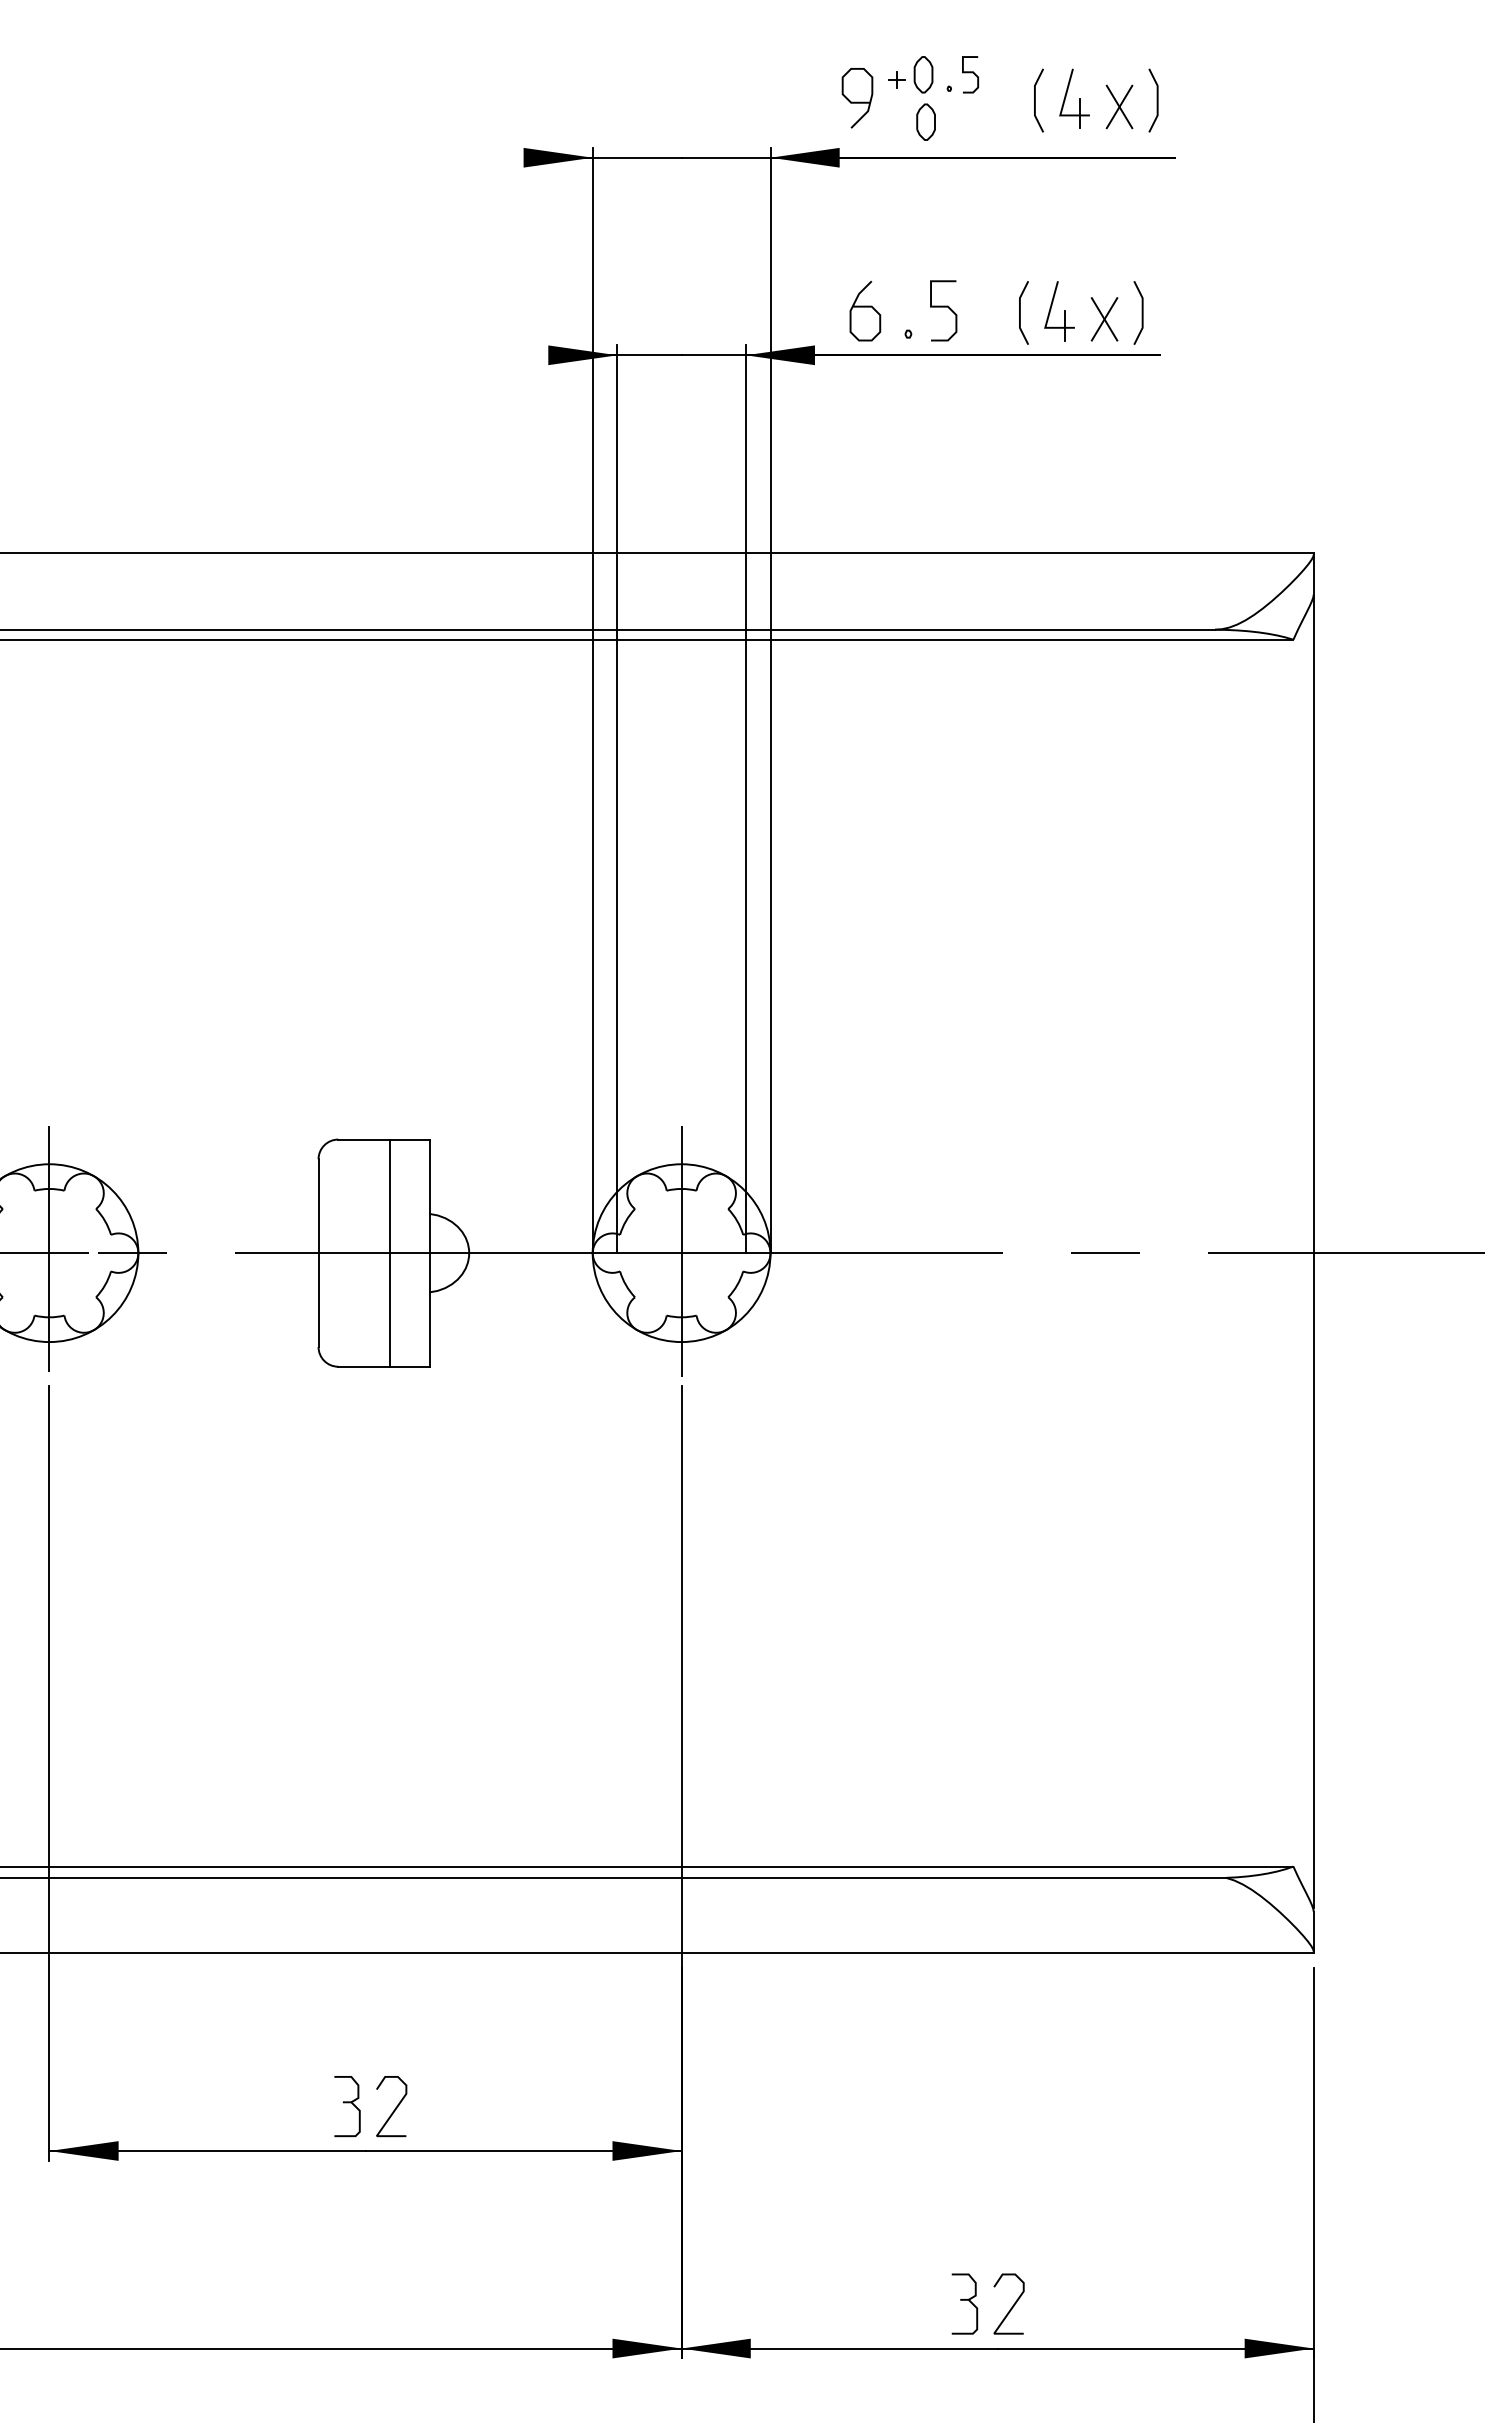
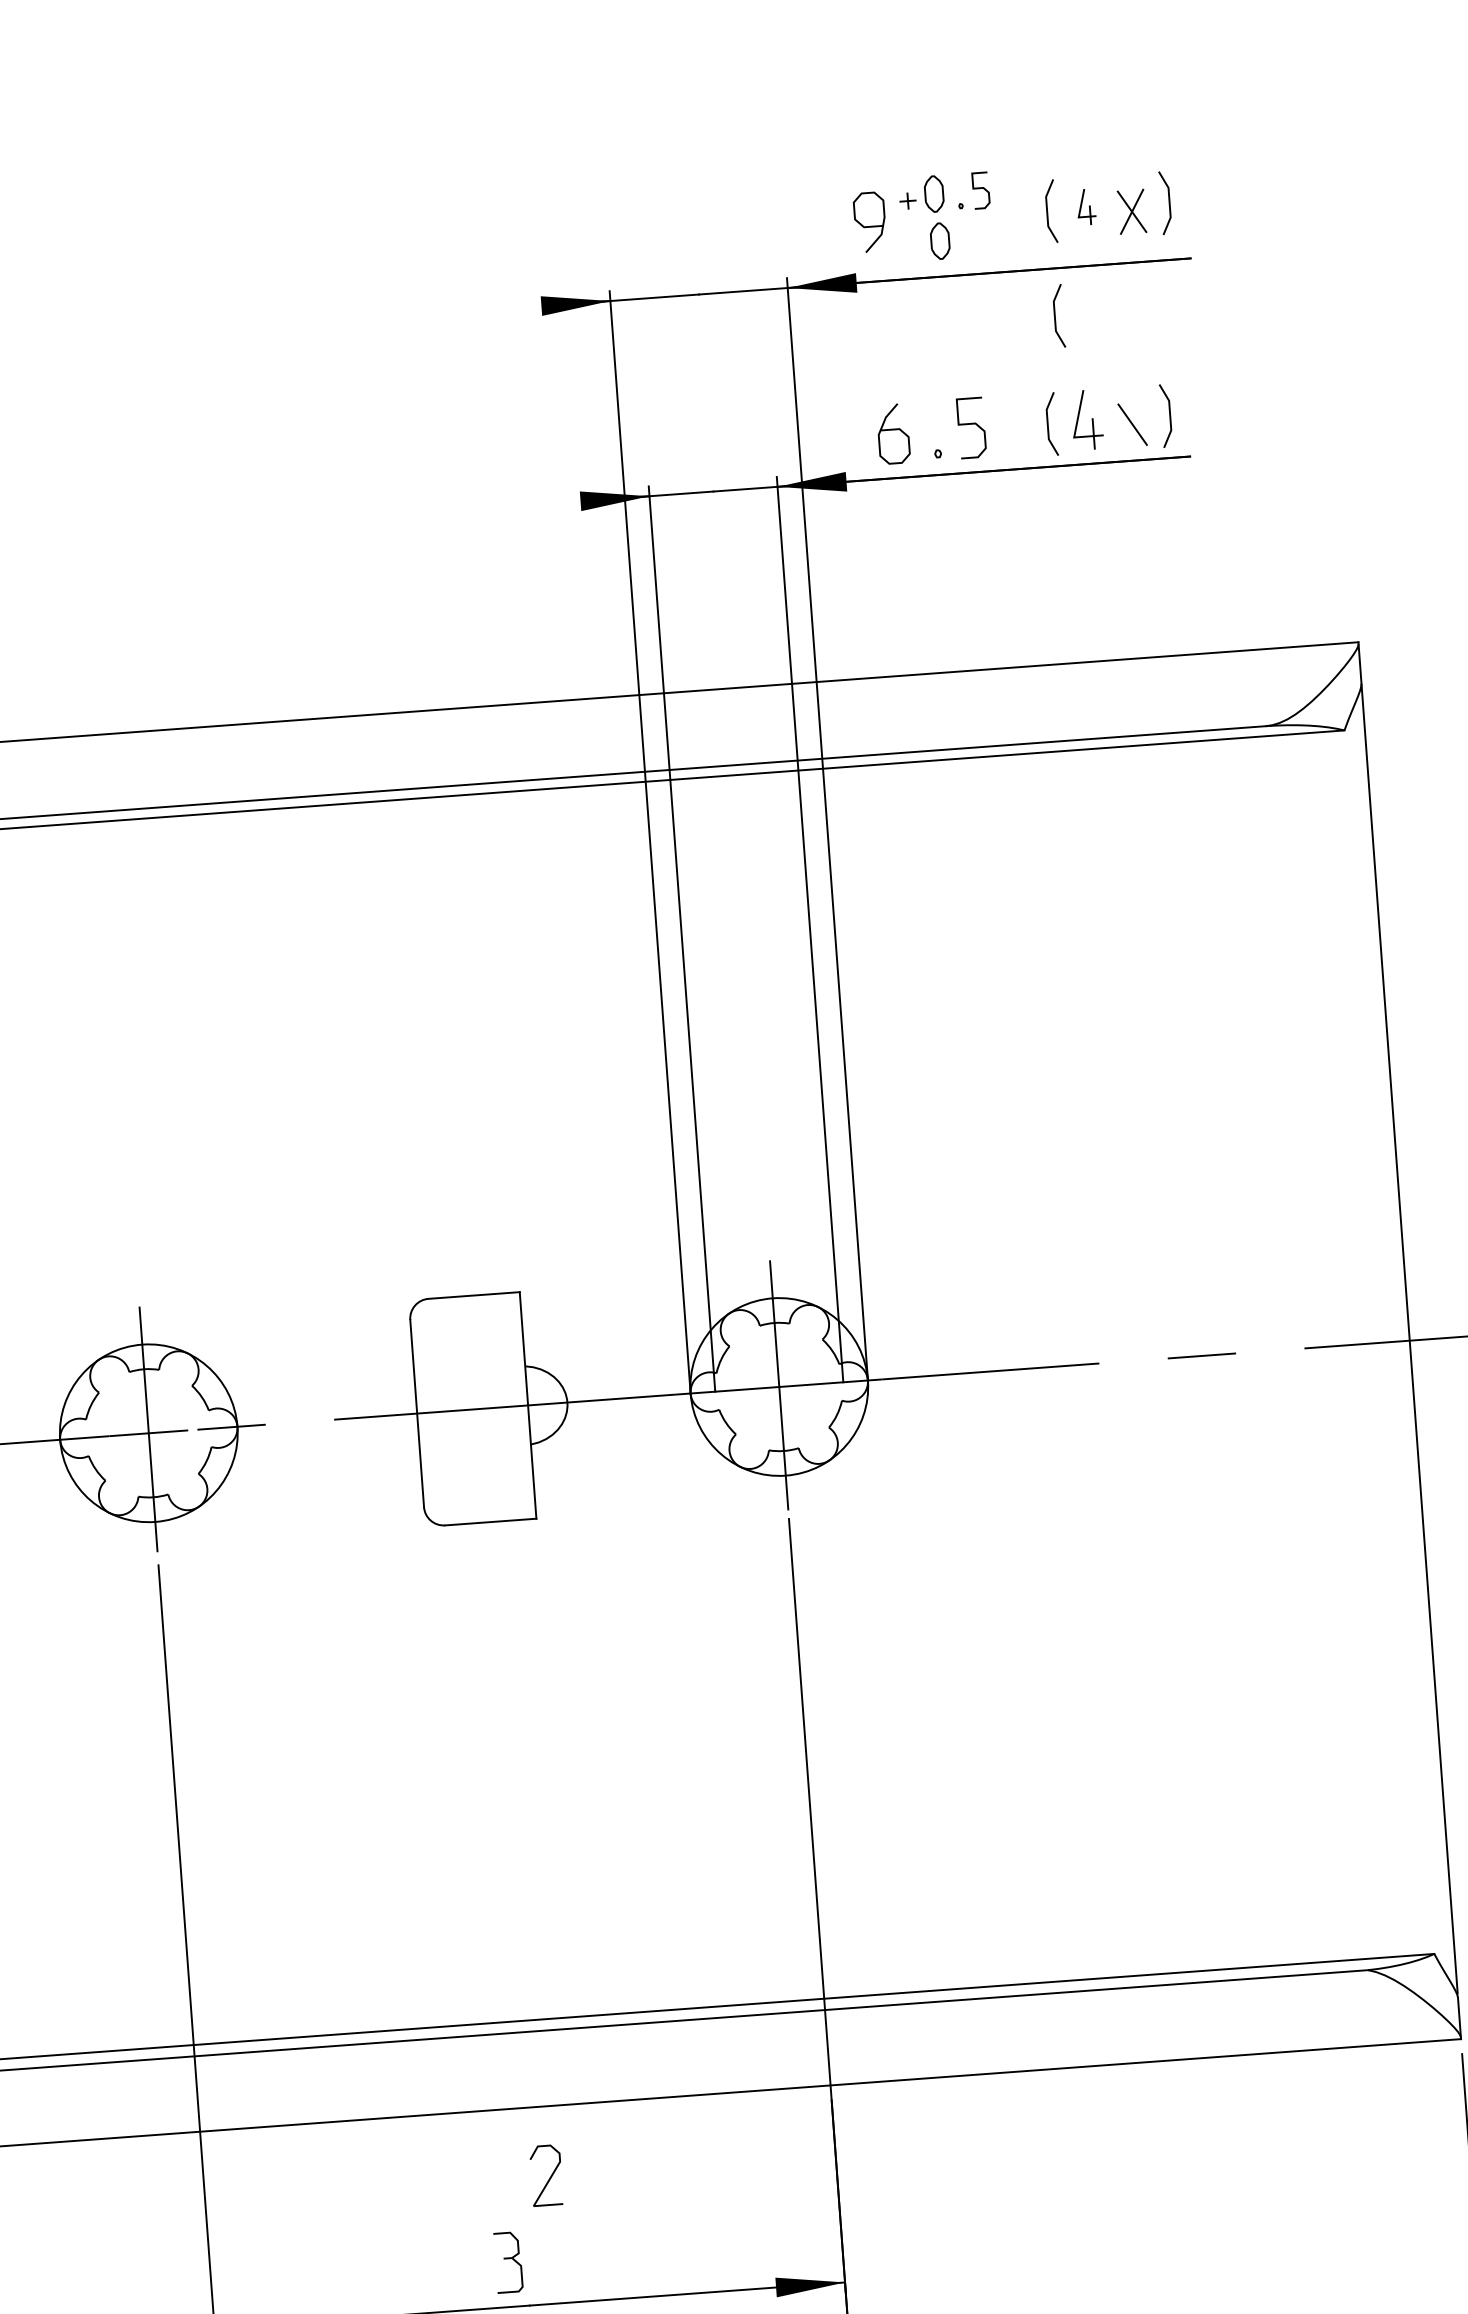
part: (1074, 98) -> (1086, 206), size x0.6
line: (1035, 205) -> (1055, 316), added
line: (1104, 319) -> (1132, 424), removed
line: (390, 1252) -> (488, 1407), removed
curve: (394, 2108) -> (549, 2177), moved

